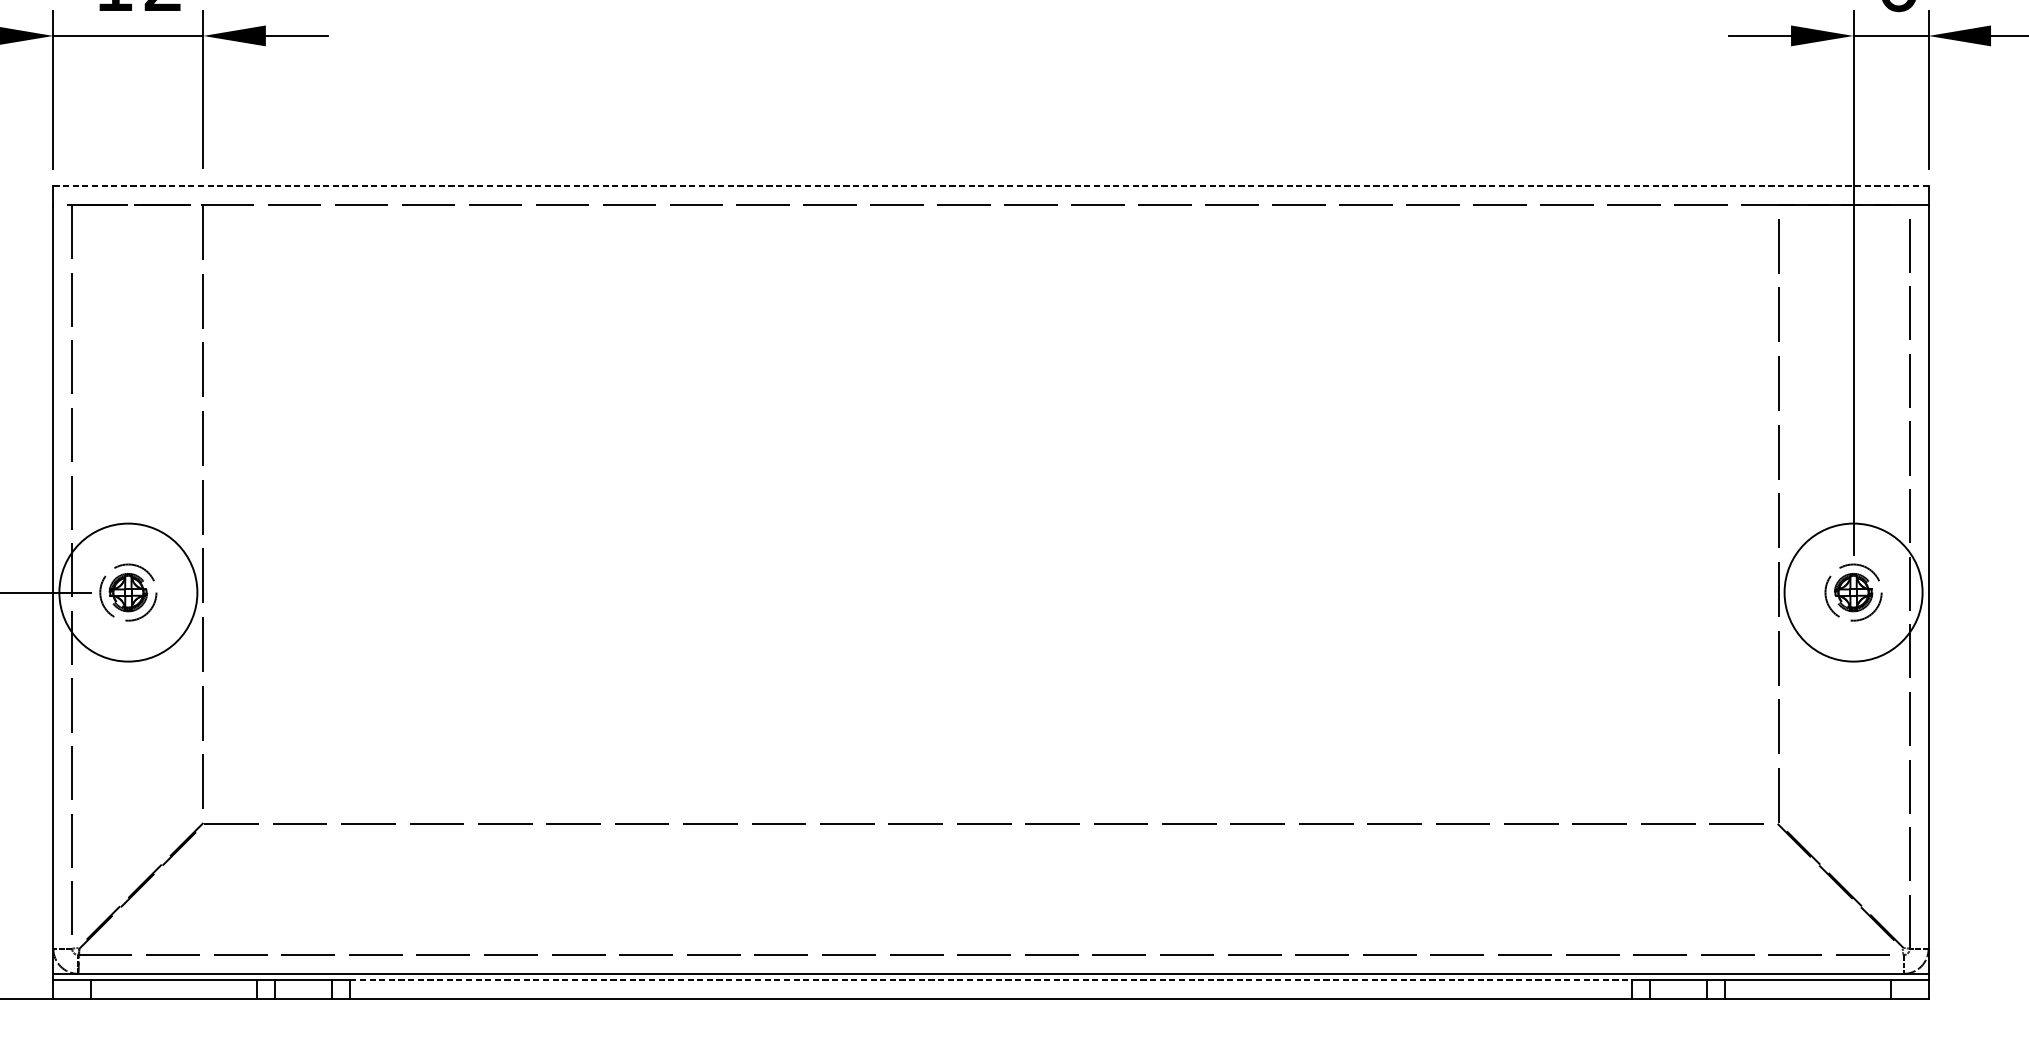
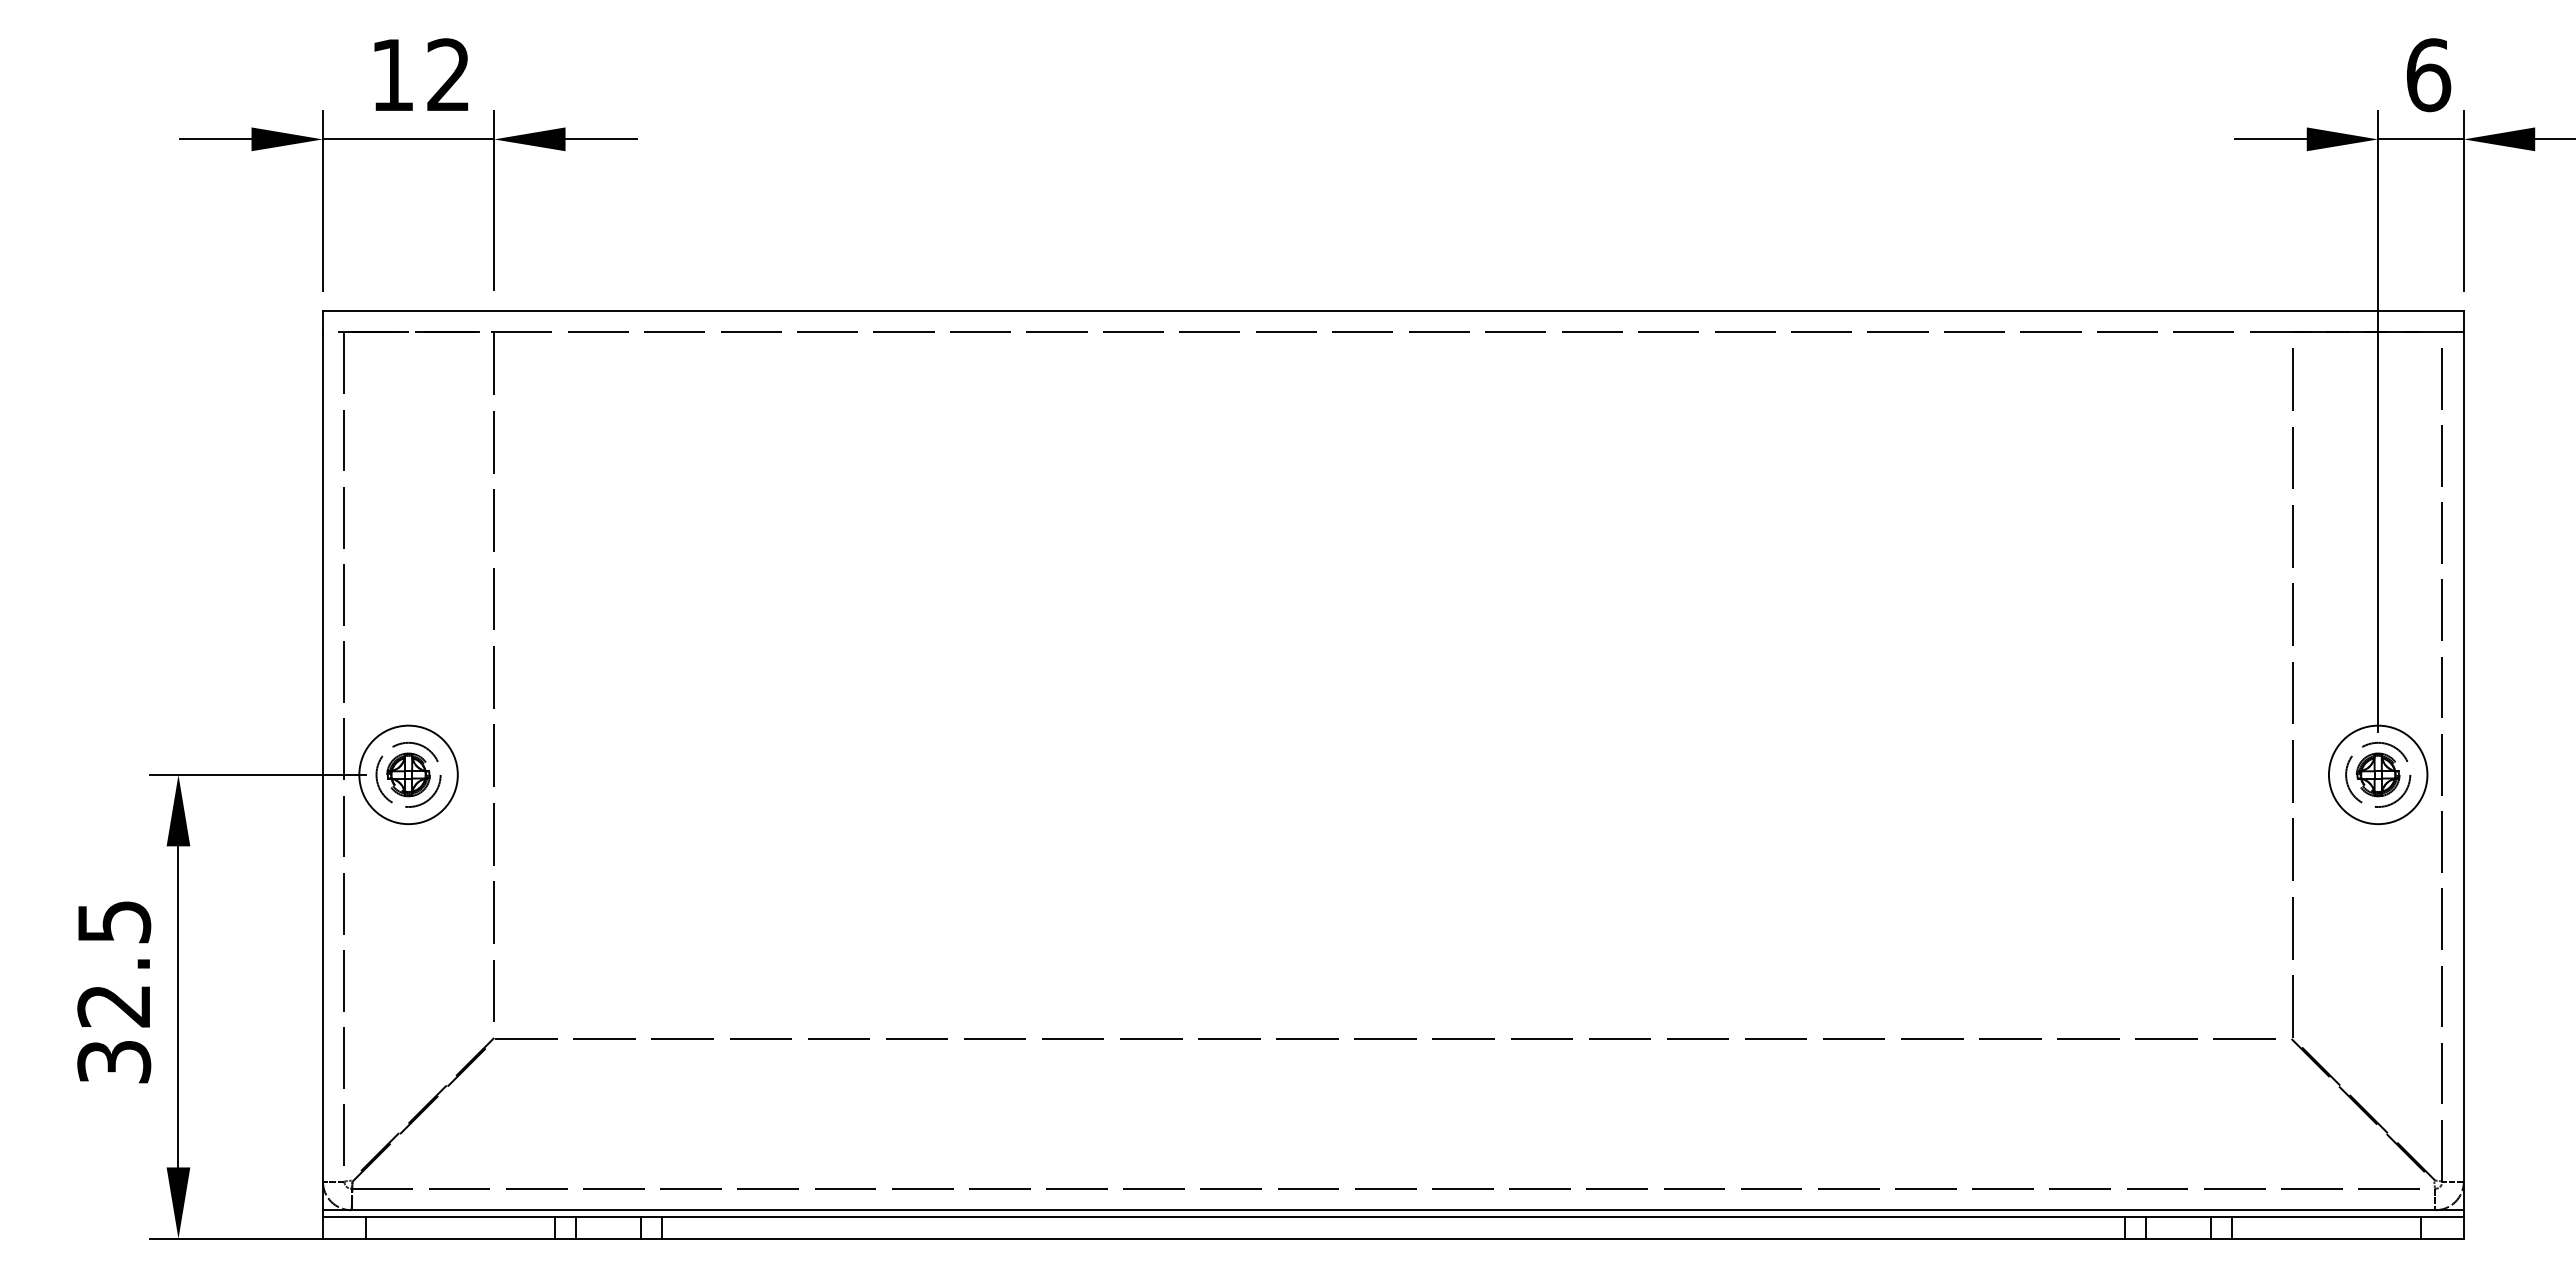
line: (991, 186) -> (1393, 311), dashed -> solid
circle: (128, 592) -> (408, 774), size x0.62
circle: (1852, 592) -> (2377, 774), size x0.62
line: (991, 980) -> (1393, 1217), dashed -> solid

